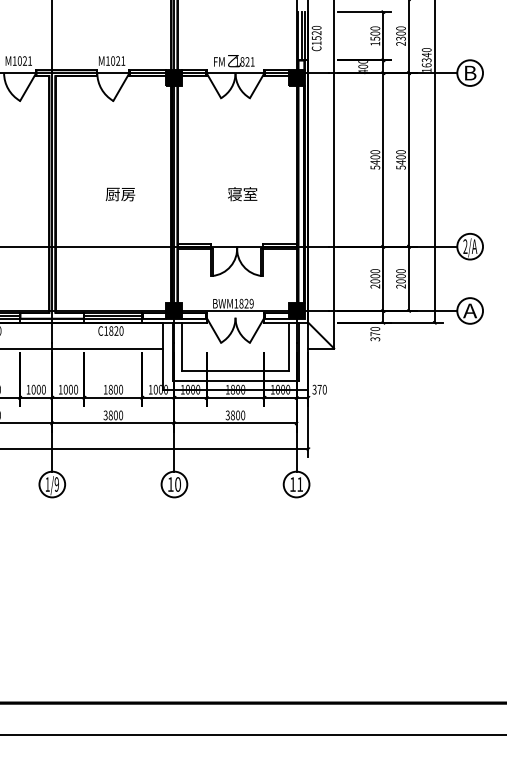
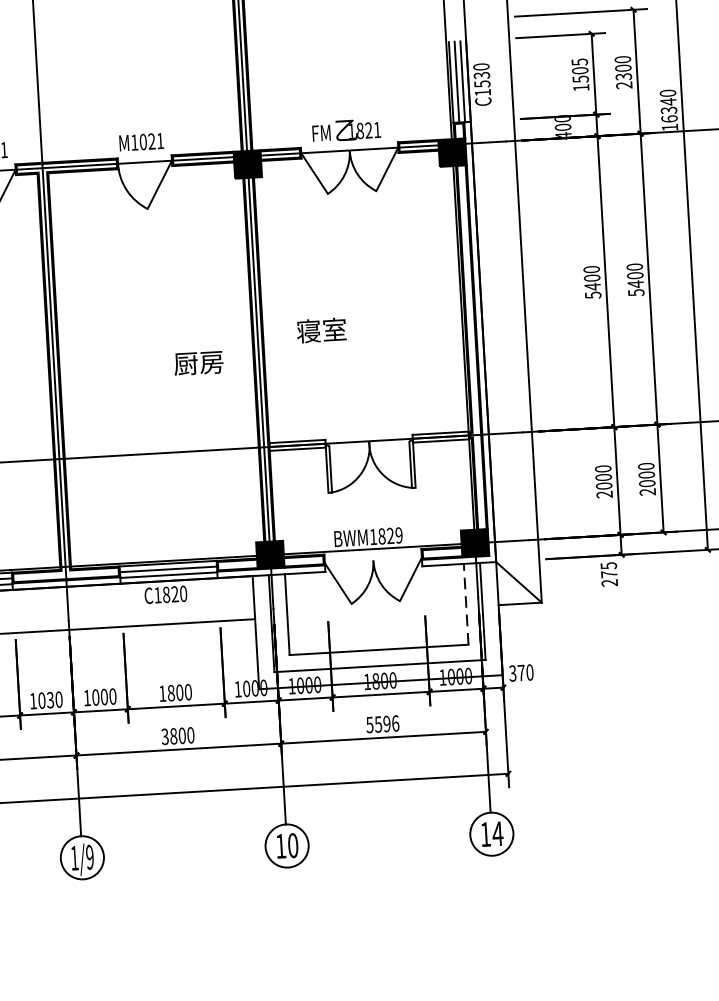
text: (375, 28) -> (580, 62), 1500 -> 1505
text: (317, 33) -> (483, 76), C1520 -> C1530
text: (120, 194) -> (198, 363), moved
text: (242, 194) -> (321, 331), moved
text: (375, 334) -> (609, 575), 370 -> 275
line: (289, 346) -> (466, 603), solid -> dashed
text: (38, 389) -> (50, 699), 1000 -> 1030
text: (235, 415) -> (382, 724), 3800 -> 5596
text: (299, 484) -> (496, 833), 11 -> 14

